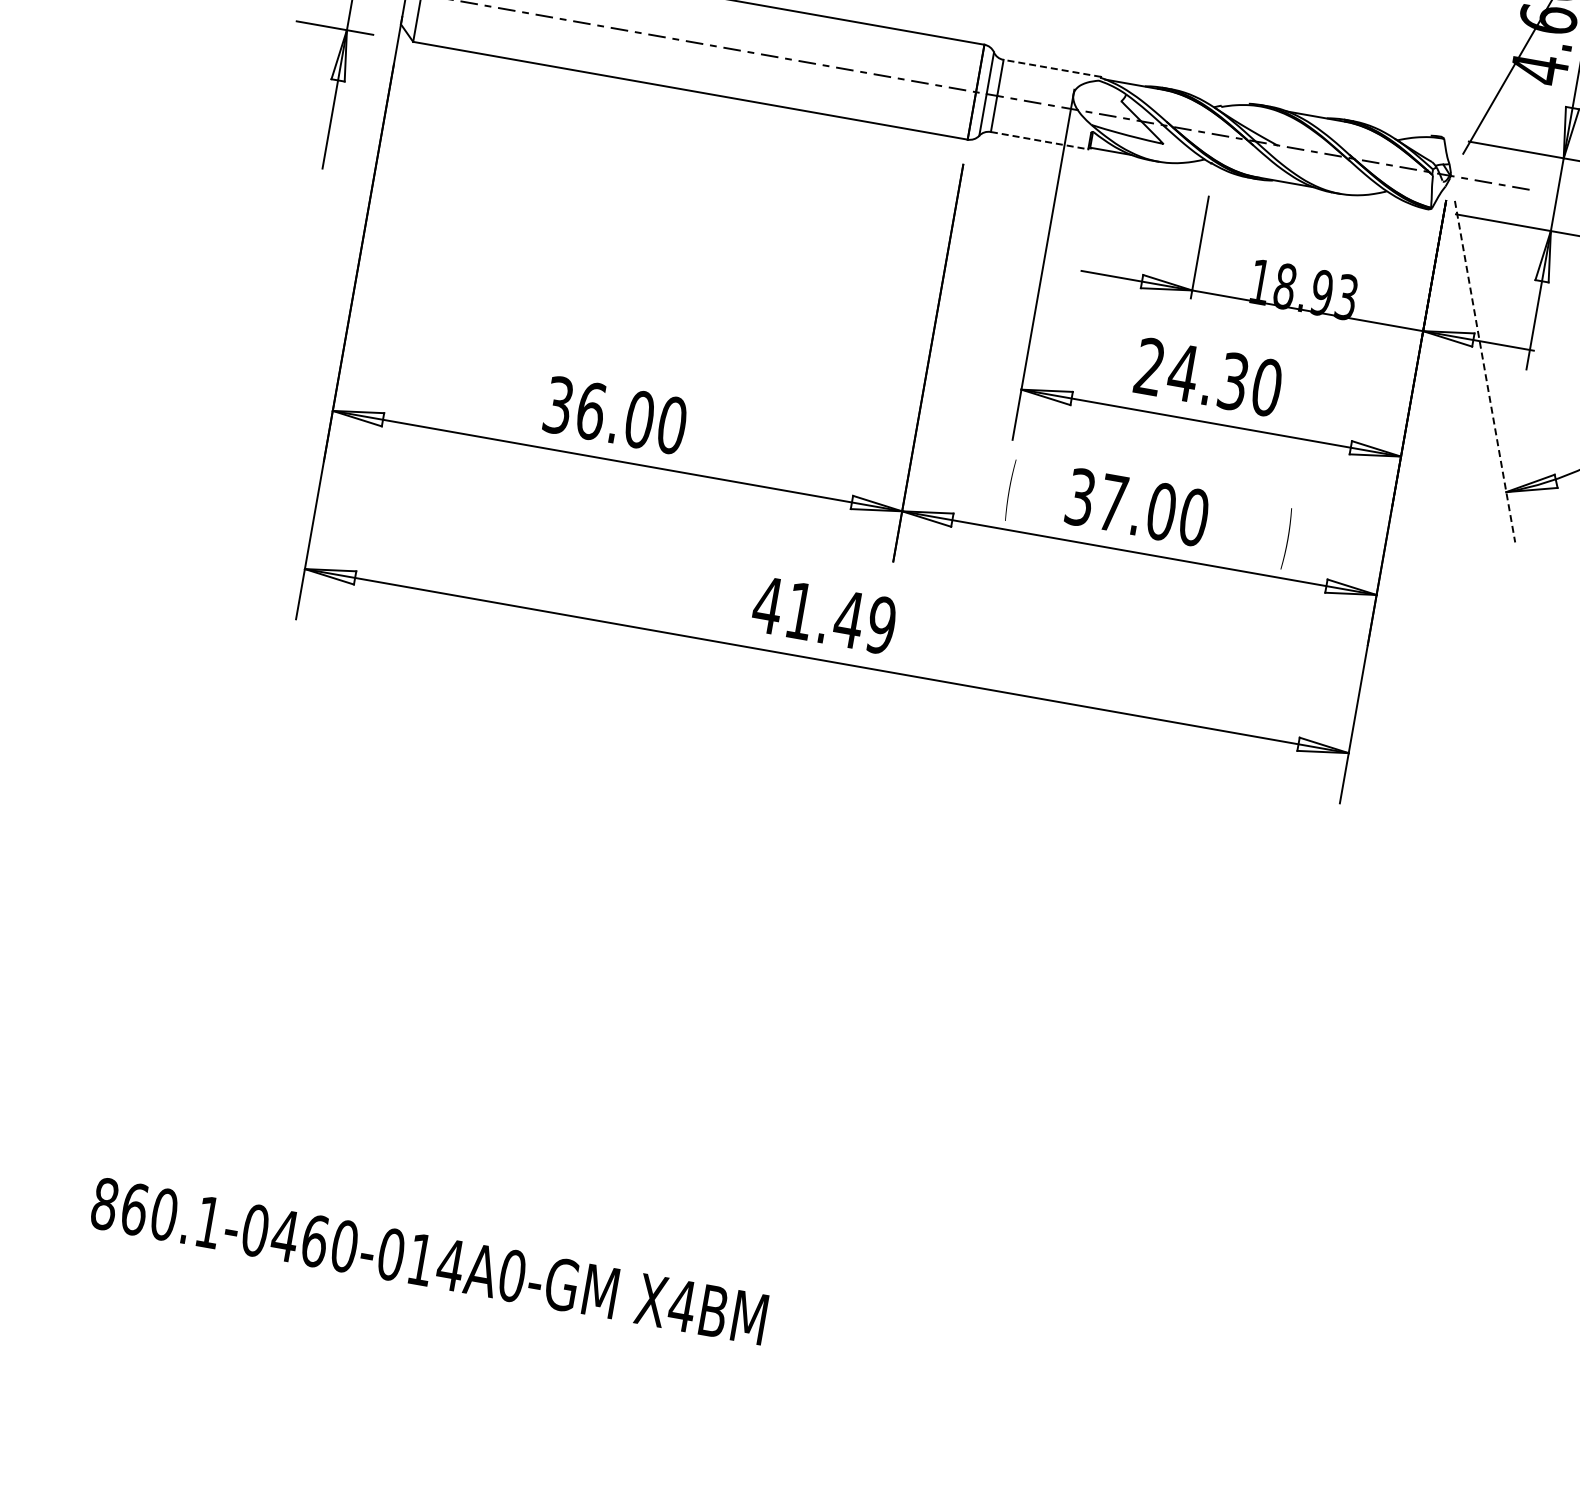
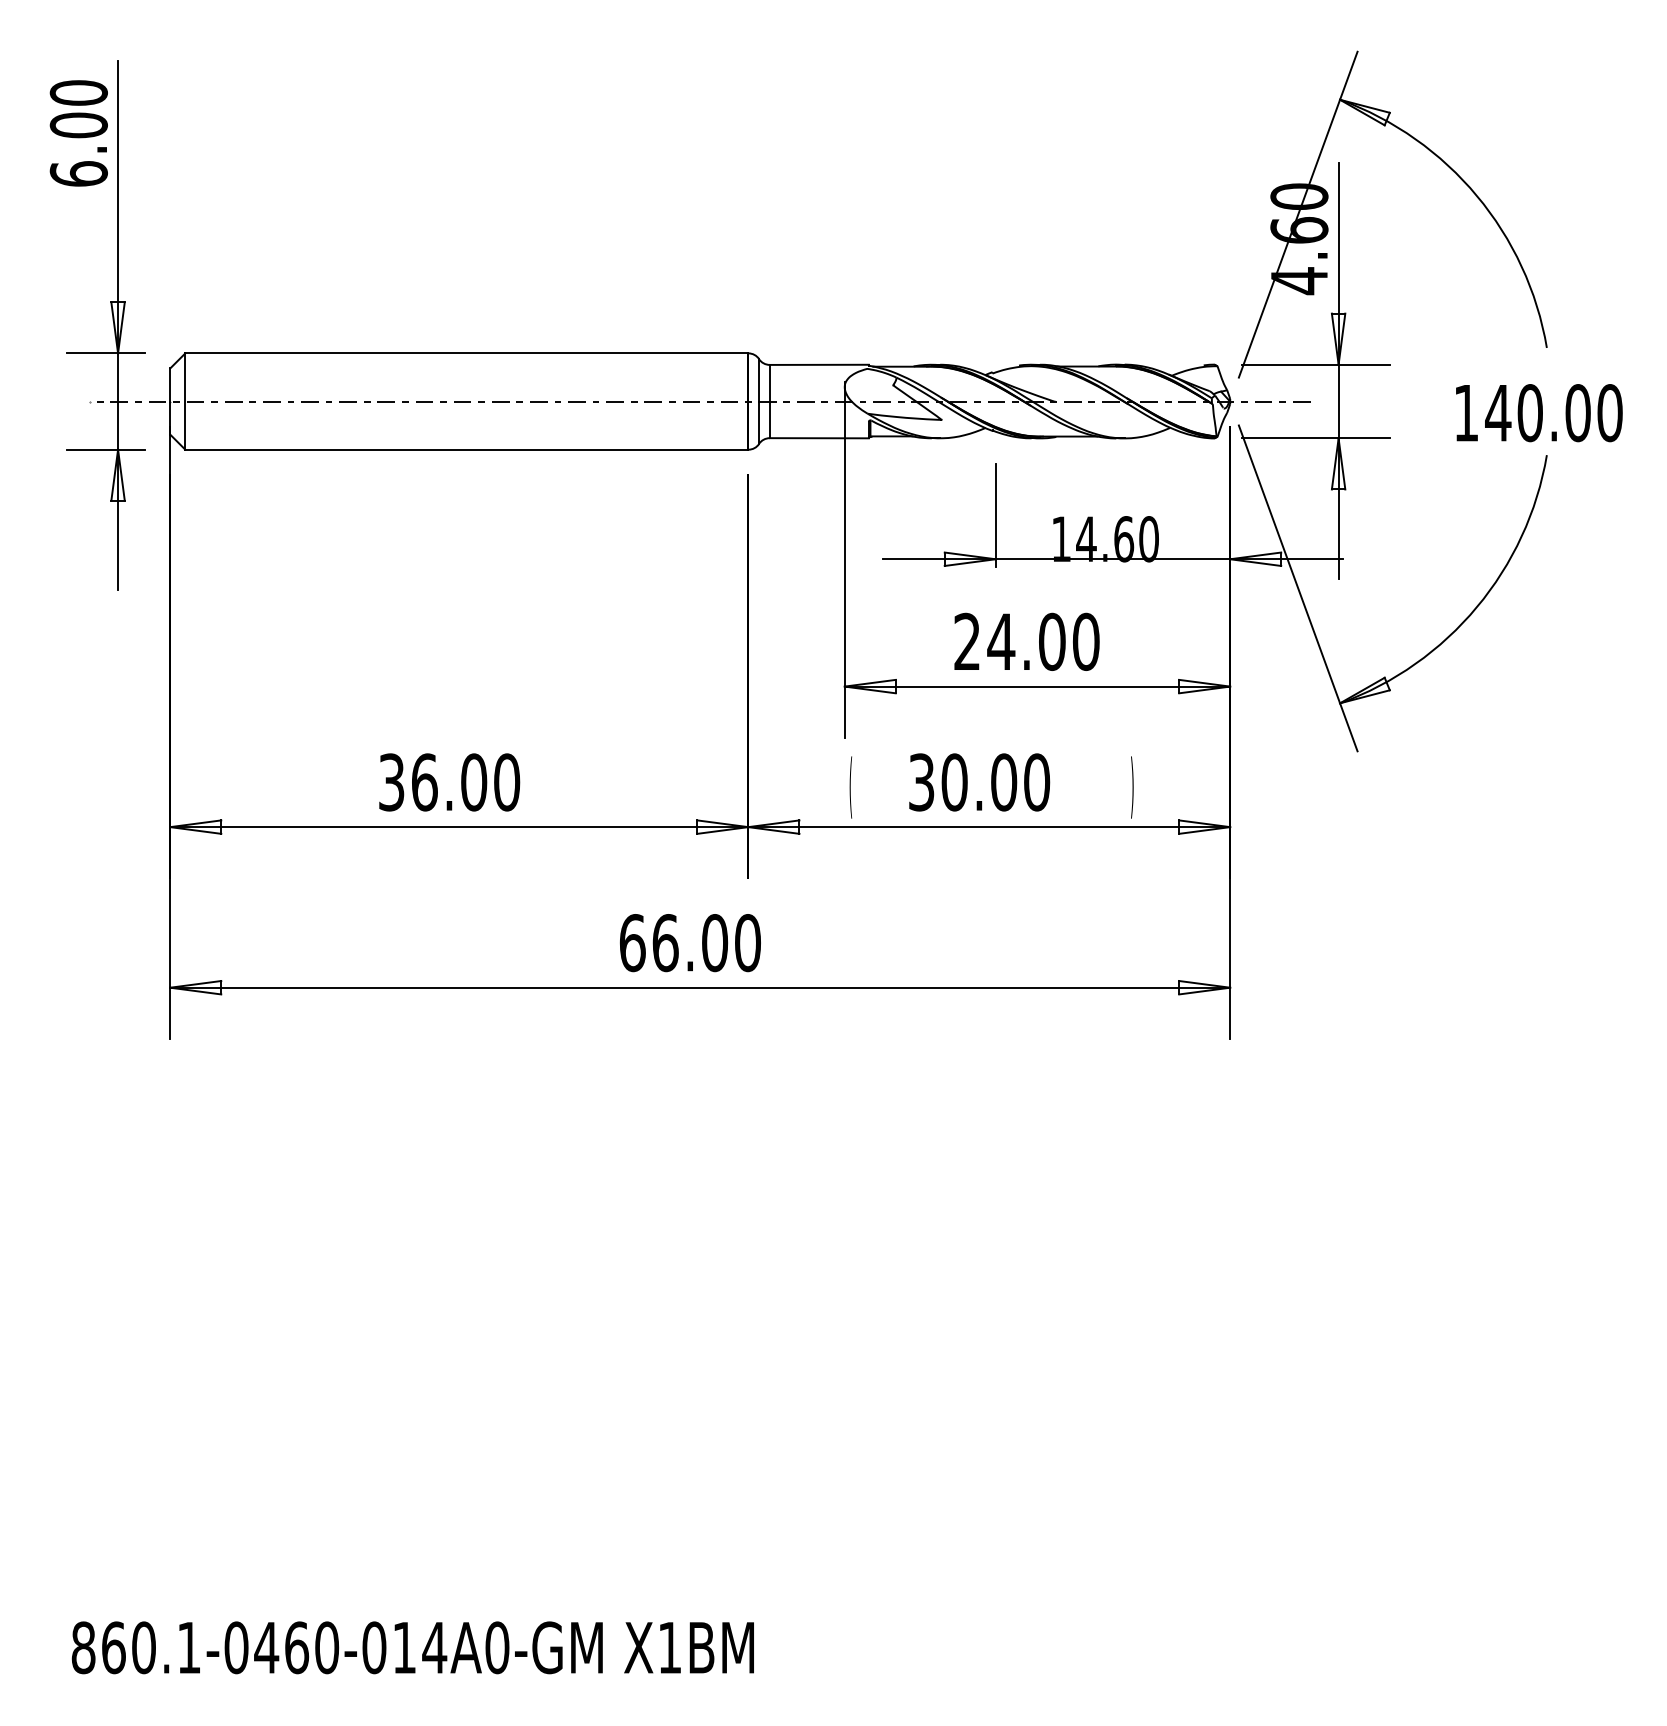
line: (1051, 67) -> (818, 364), dashed -> solid
line: (1039, 140) -> (819, 438), dashed -> solid
text: (1315, 292) -> (1117, 539), 18.93 -> 14.60
line: (1485, 371) -> (1298, 588), dashed -> solid
text: (1233, 381) -> (1052, 641), 24.30 -> 24.00
text: (1112, 503) -> (954, 782), 37.00 -> 30.00
text: (823, 615) -> (689, 943), 41.49 -> 66.00
text: (681, 1305) -> (669, 1647), X4BM -> X1BM

